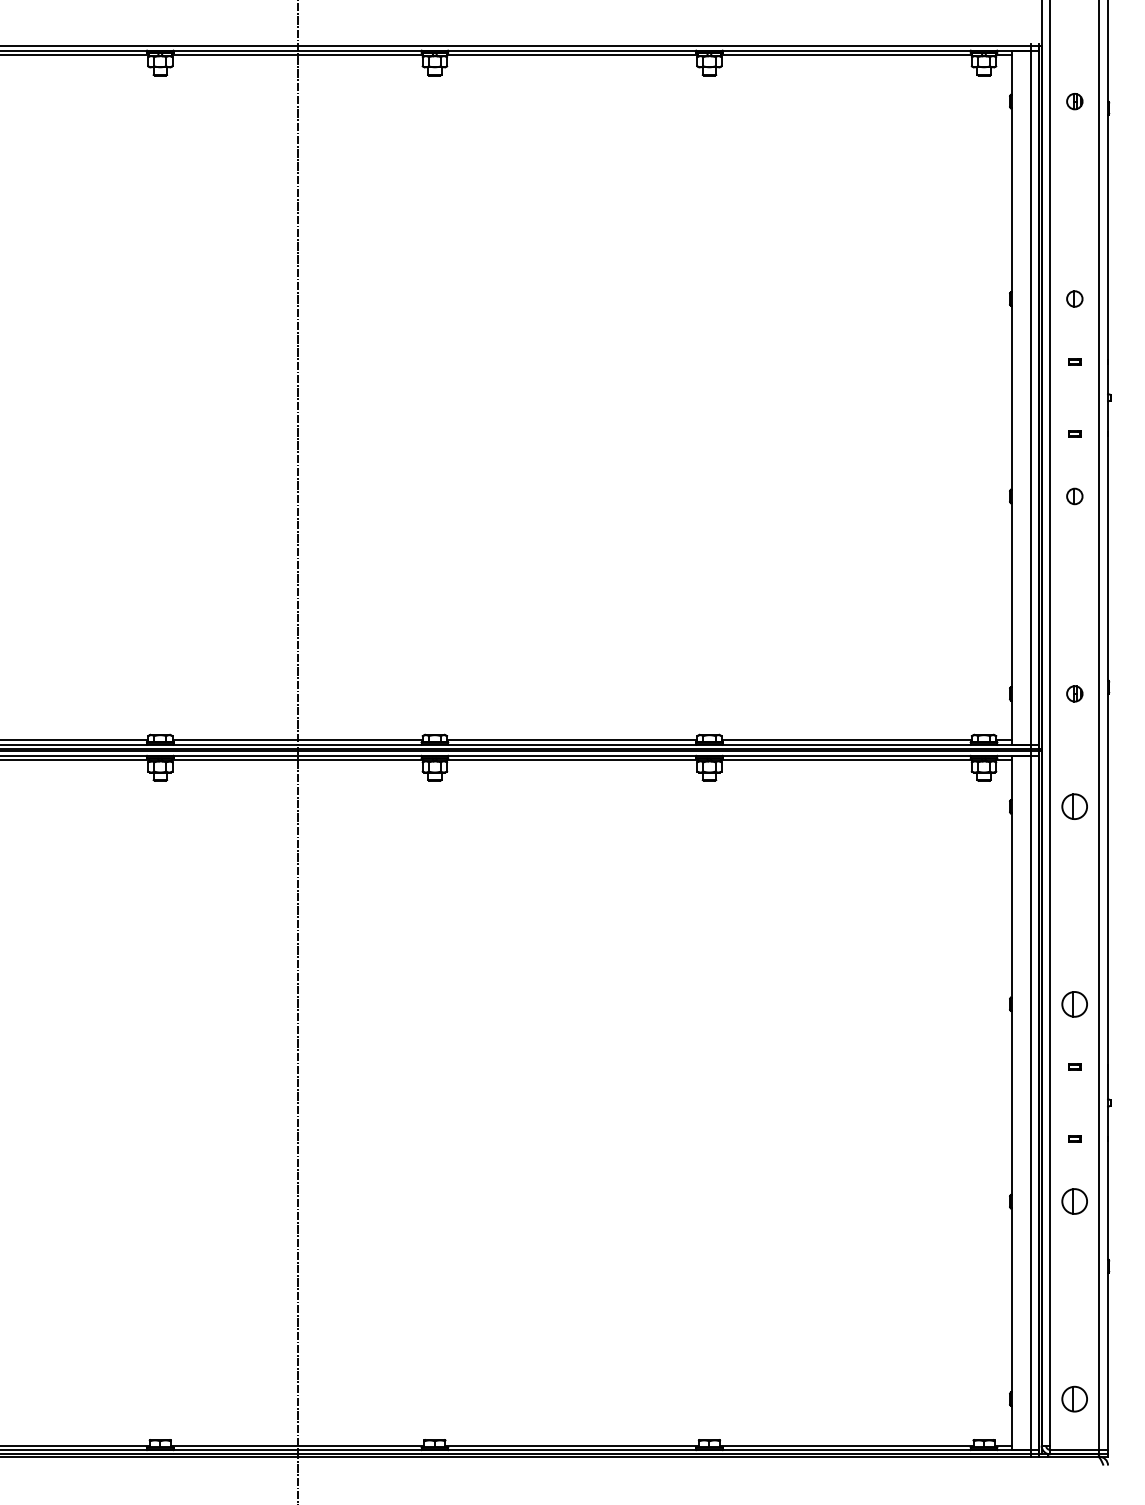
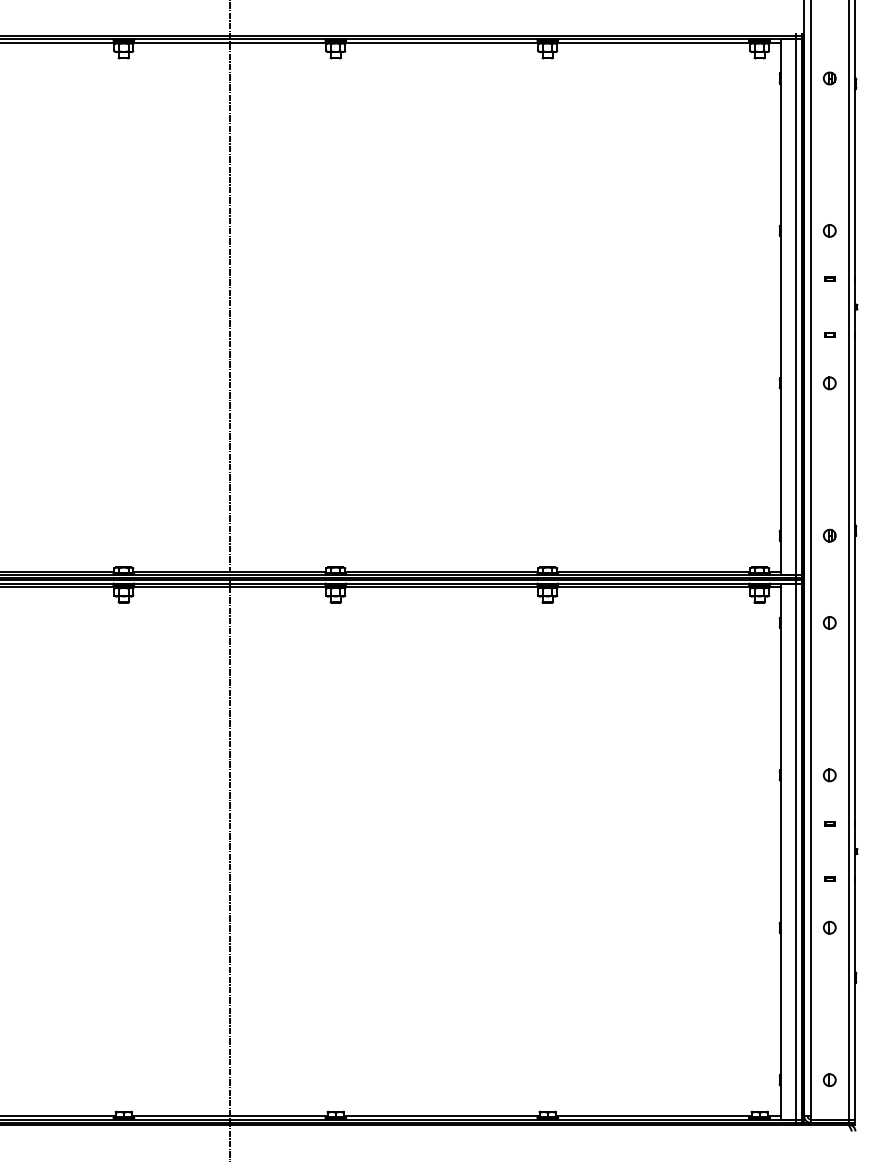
part: (1074, 806) -> (829, 622), size x0.62
part: (1074, 1003) -> (829, 774), size x0.62
part: (1074, 1201) -> (829, 927), size x0.62
part: (1074, 1398) -> (829, 1079), size x0.62

